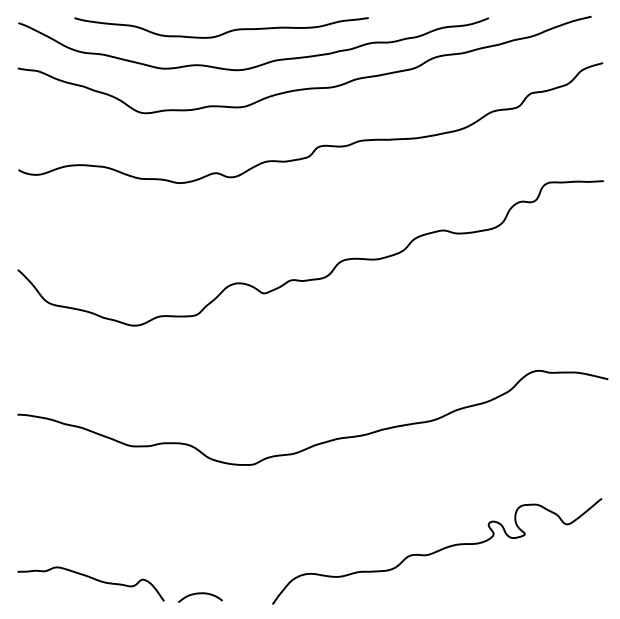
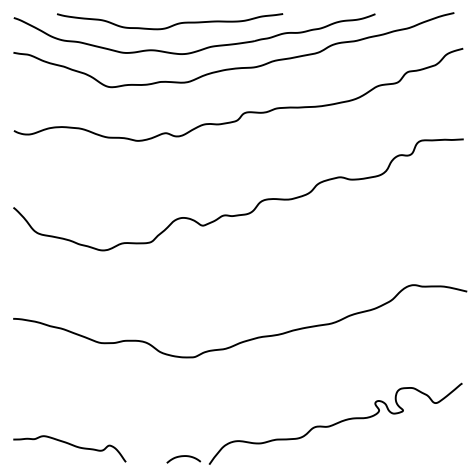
curve: (200, 594) -> (183, 456), moved

